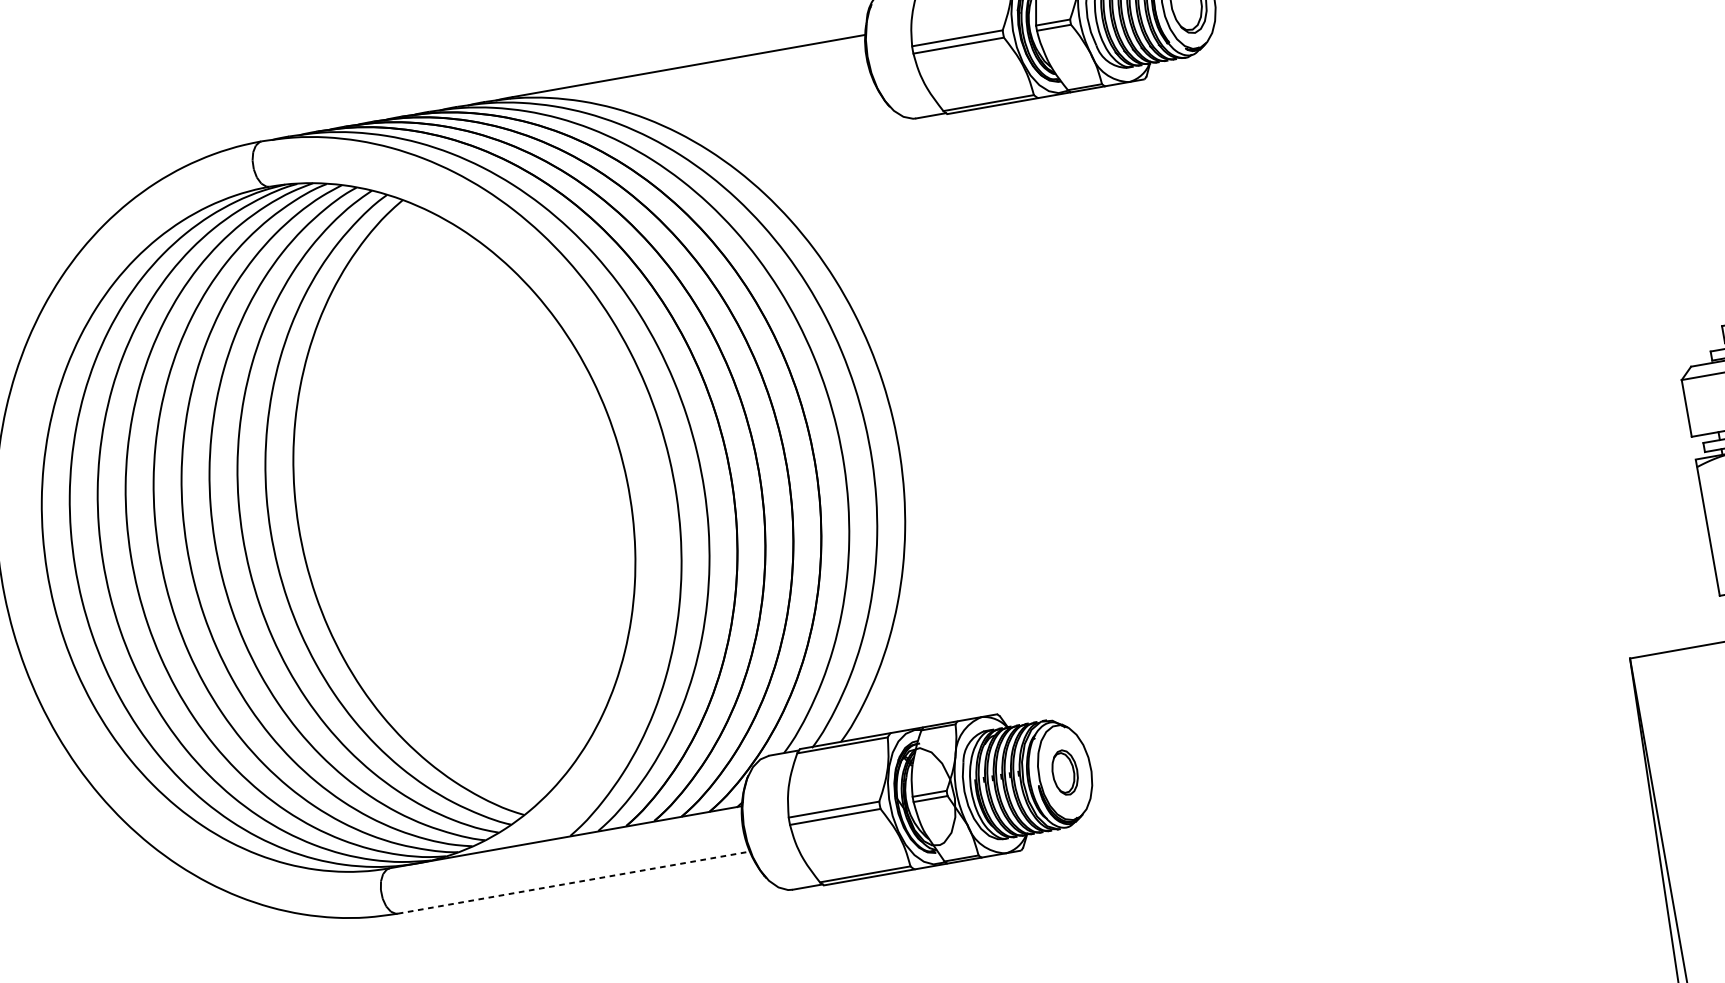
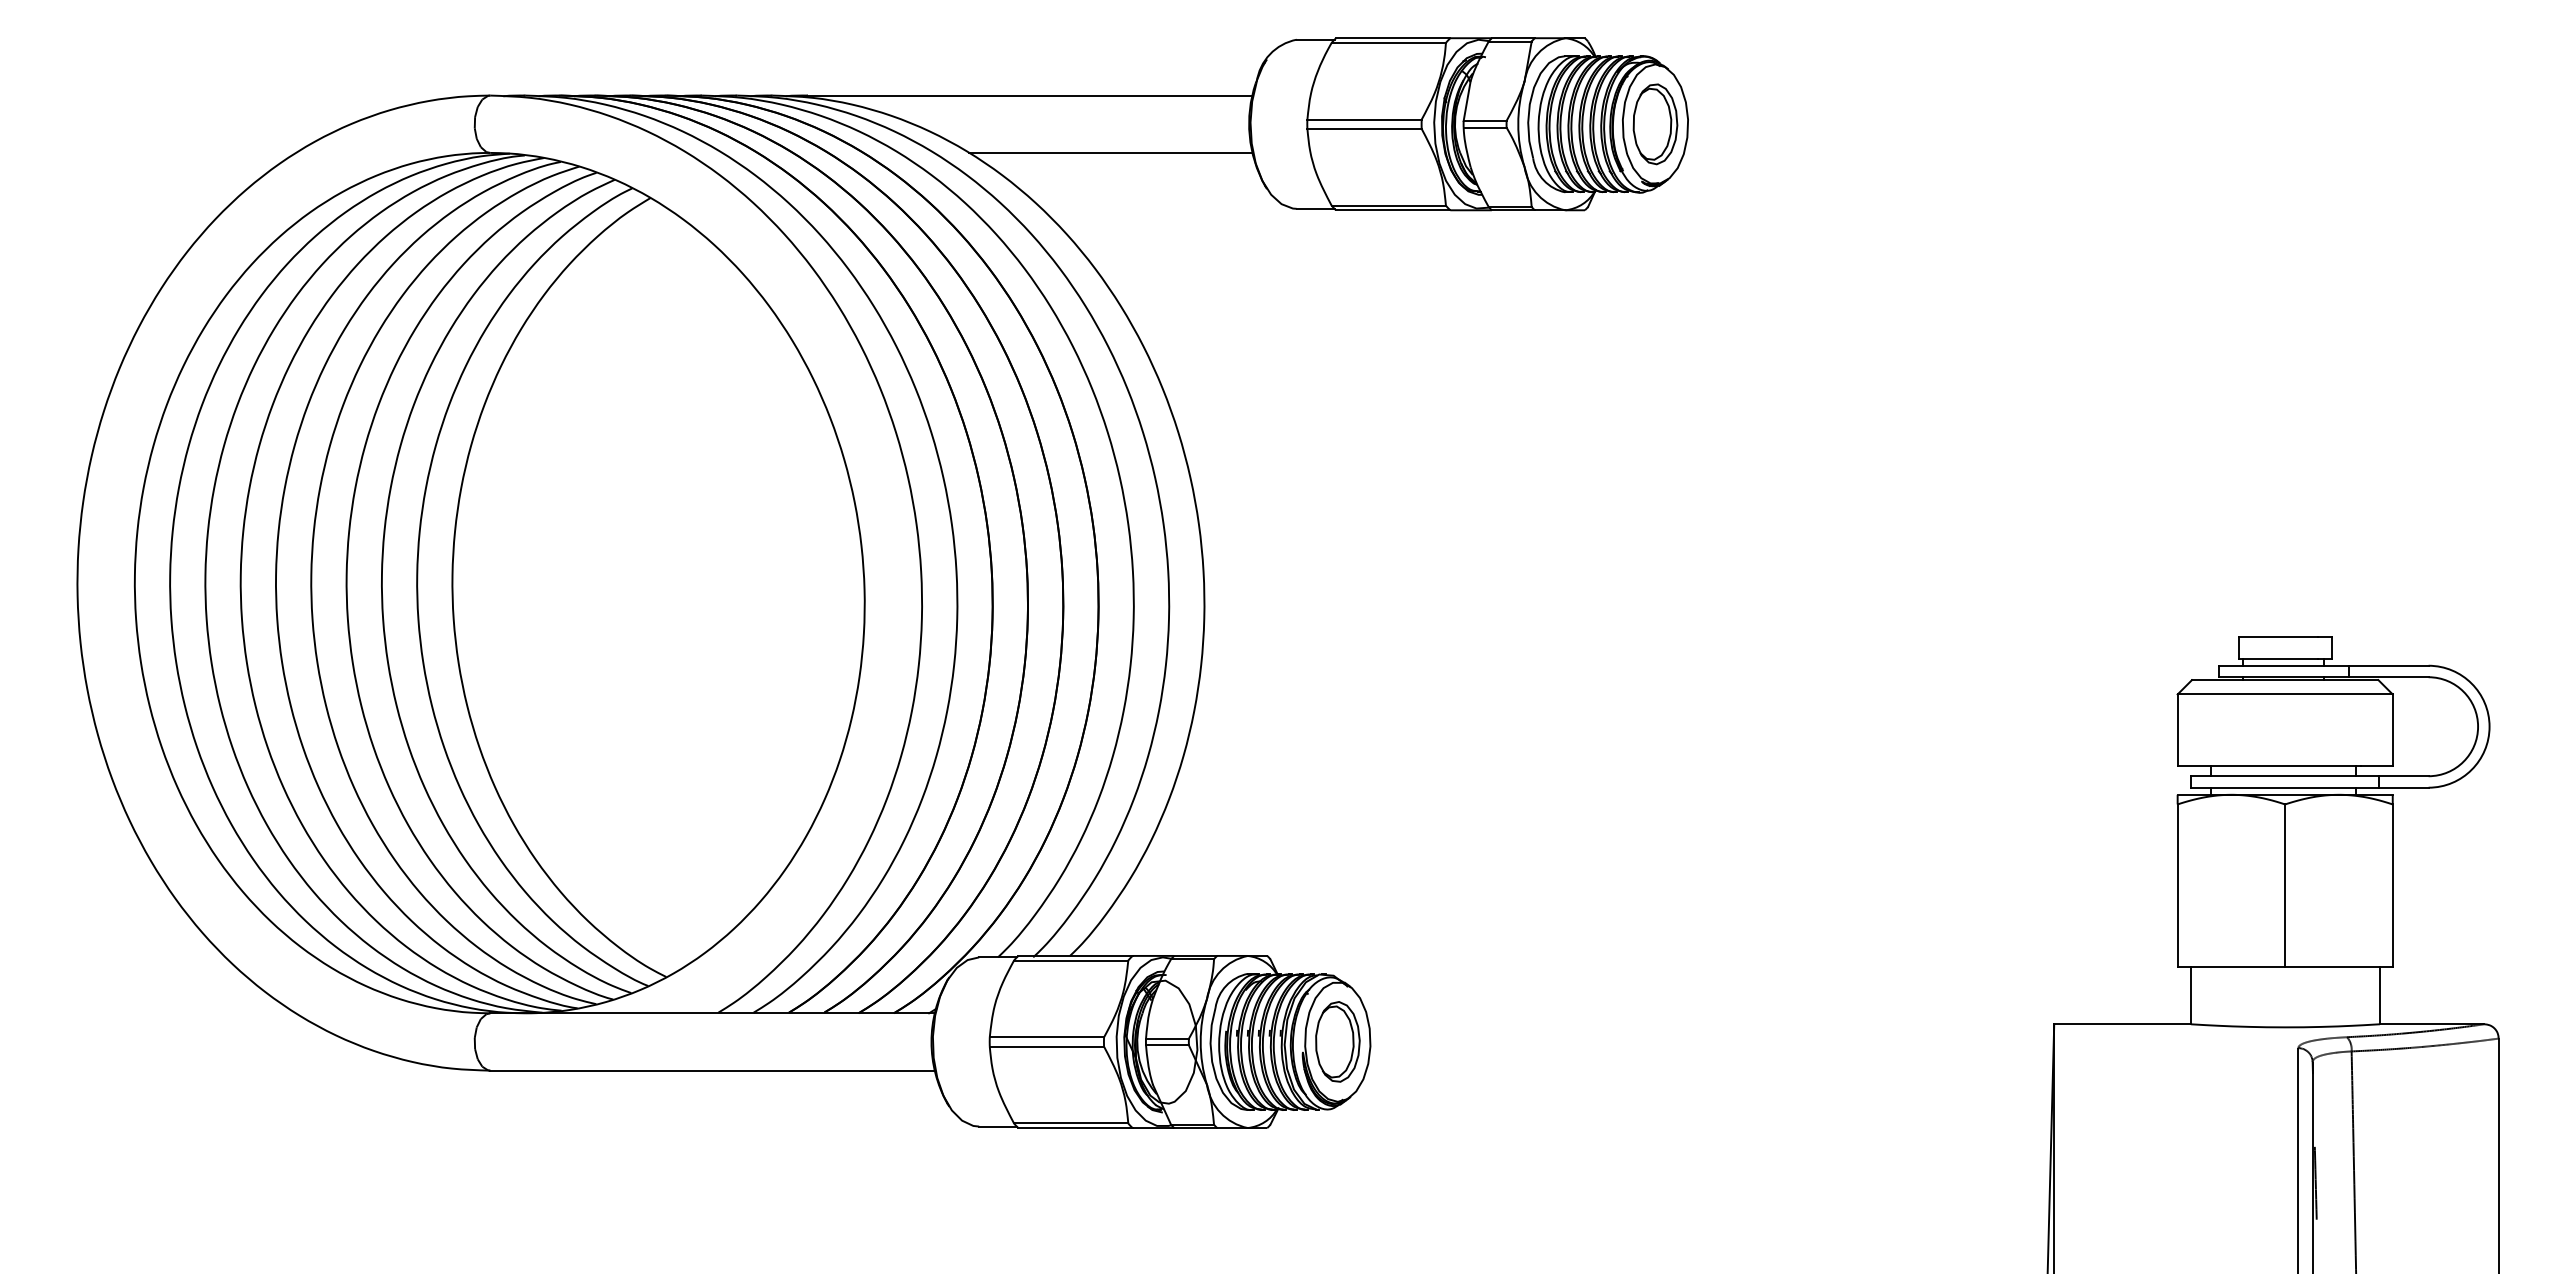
line: (760, 99) -> (1110, 152), added
part: (1064, 772) -> (1337, 1041), size x1.43
line: (574, 882) -> (713, 1070), dashed -> solid

